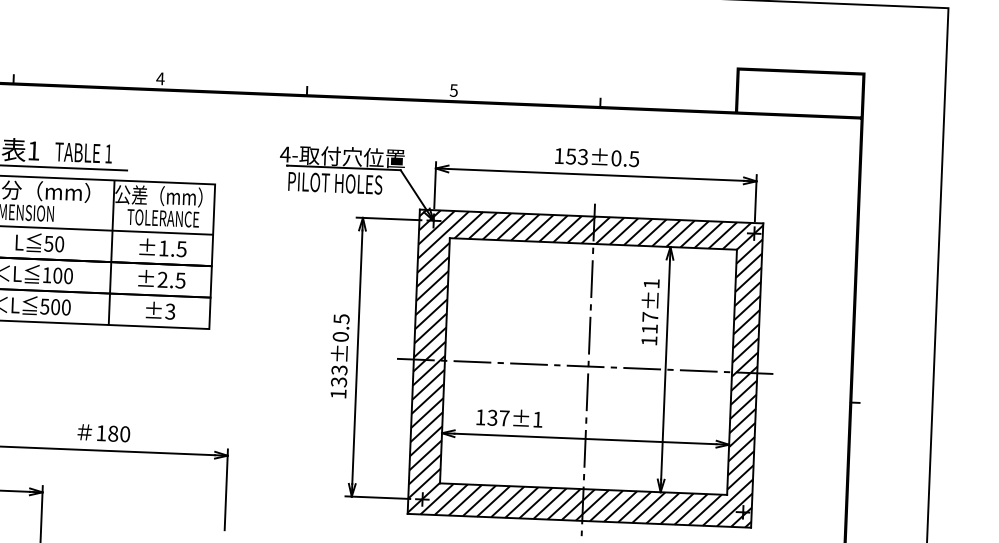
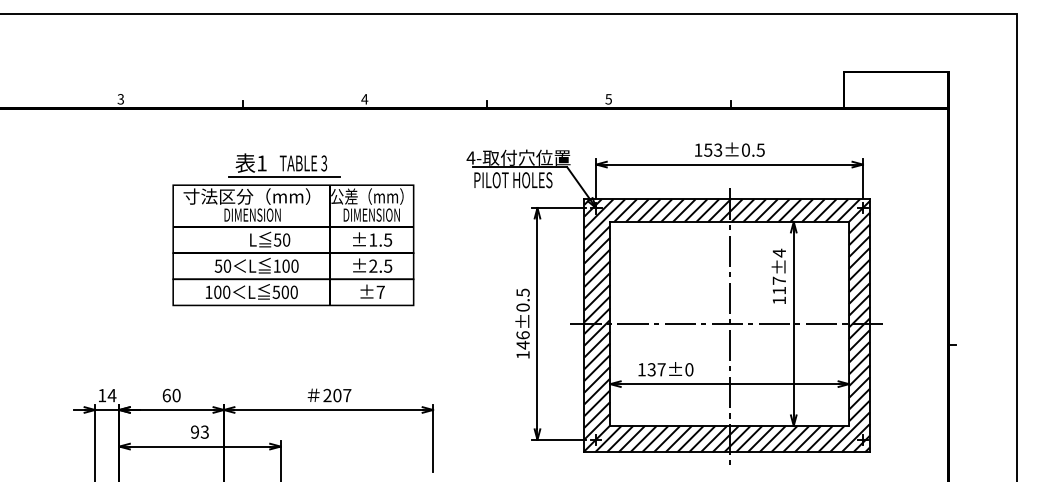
text: (108, 154) -> (324, 163), 1 -> 3
text: (163, 217) -> (371, 214), TOLERANCE -> DIMENSION
text: (650, 283) -> (778, 252), 117±1 -> 117±4
text: (170, 311) -> (380, 292), ±3 -> ±7
text: (338, 376) -> (522, 340), 133±0.5 -> 146±0.5
text: (537, 419) -> (689, 369), 137±1 -> 137±0
text: (113, 433) -> (337, 395), 180 -> 207

